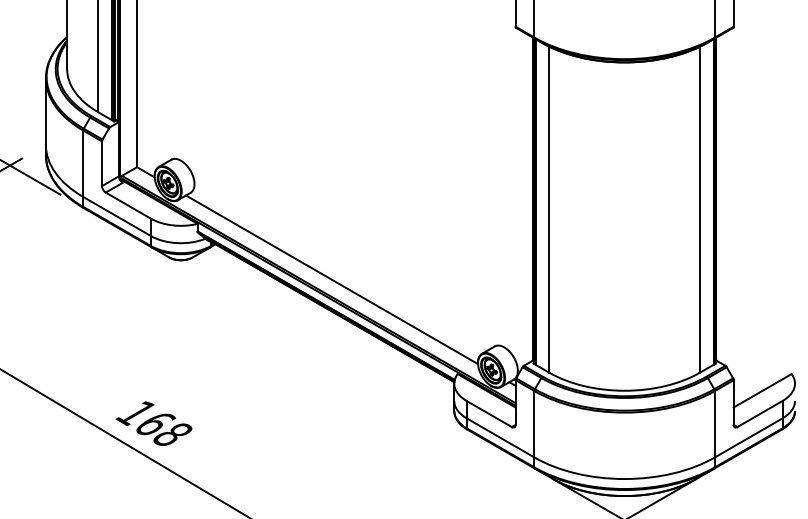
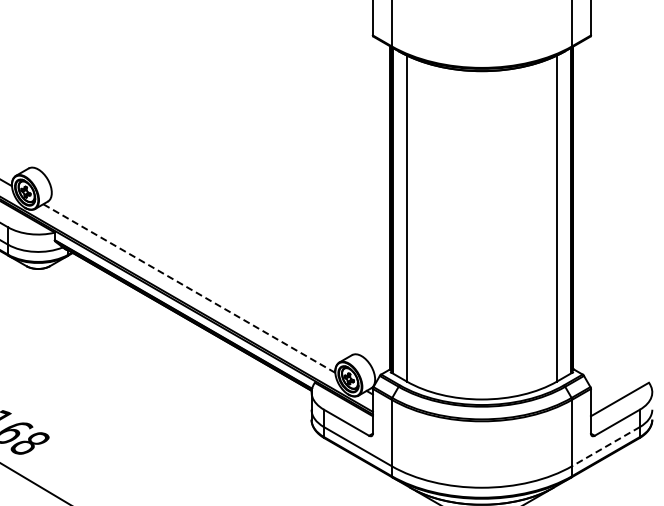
line: (332, 279) -> (189, 288), solid -> dashed
line: (748, 438) -> (605, 447), solid -> dashed

